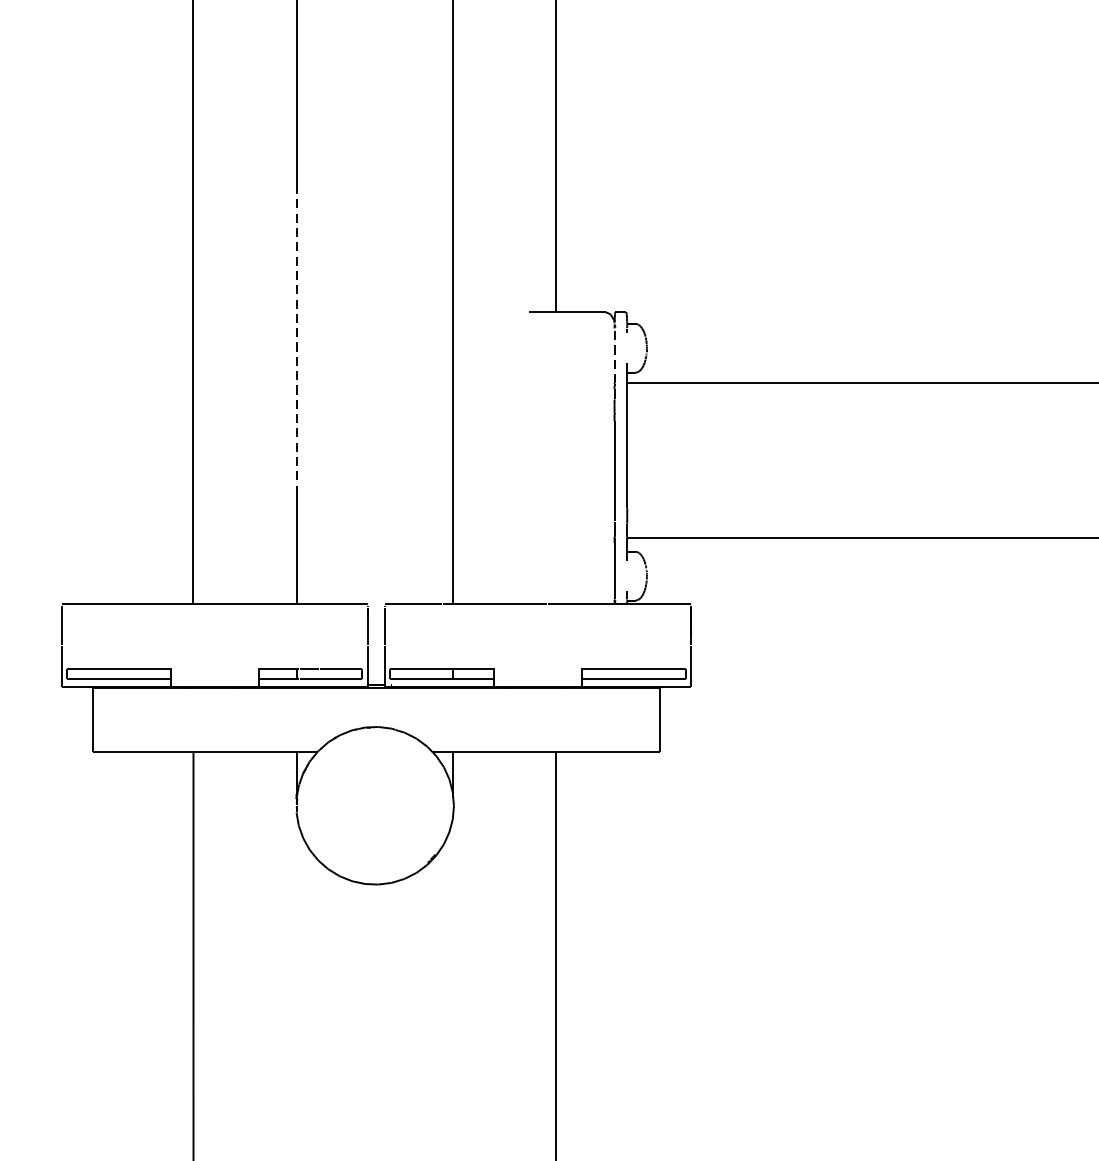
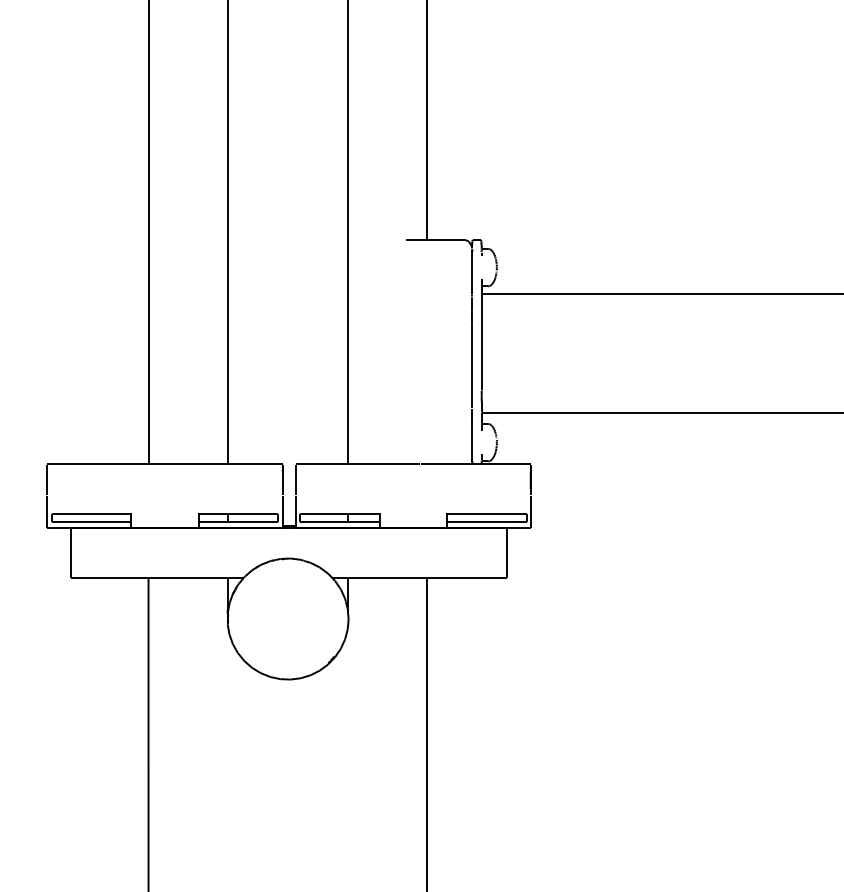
line: (296, 335) -> (227, 257), dashed -> solid
line: (613, 354) -> (471, 272), dashed -> solid

